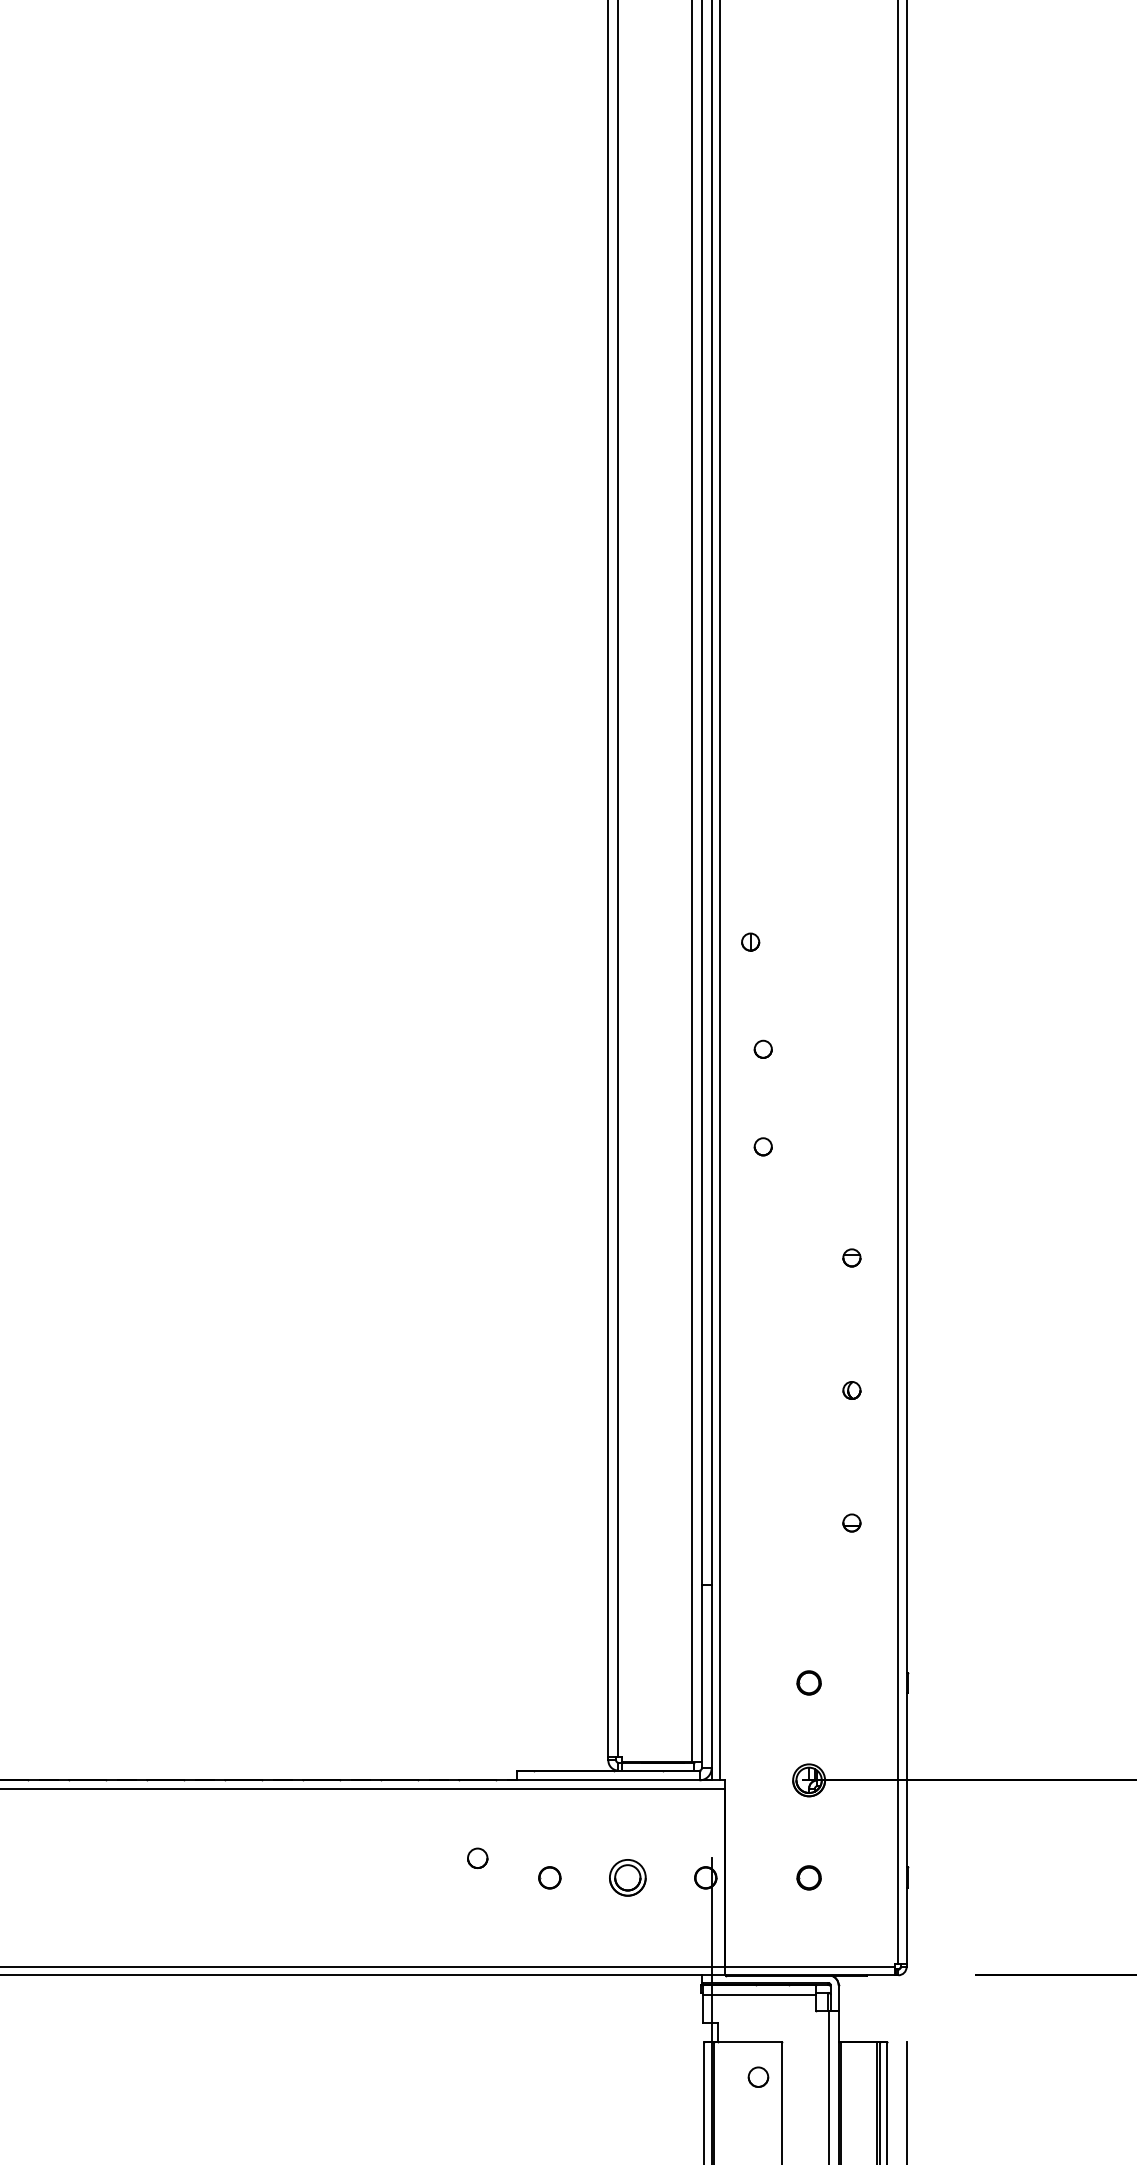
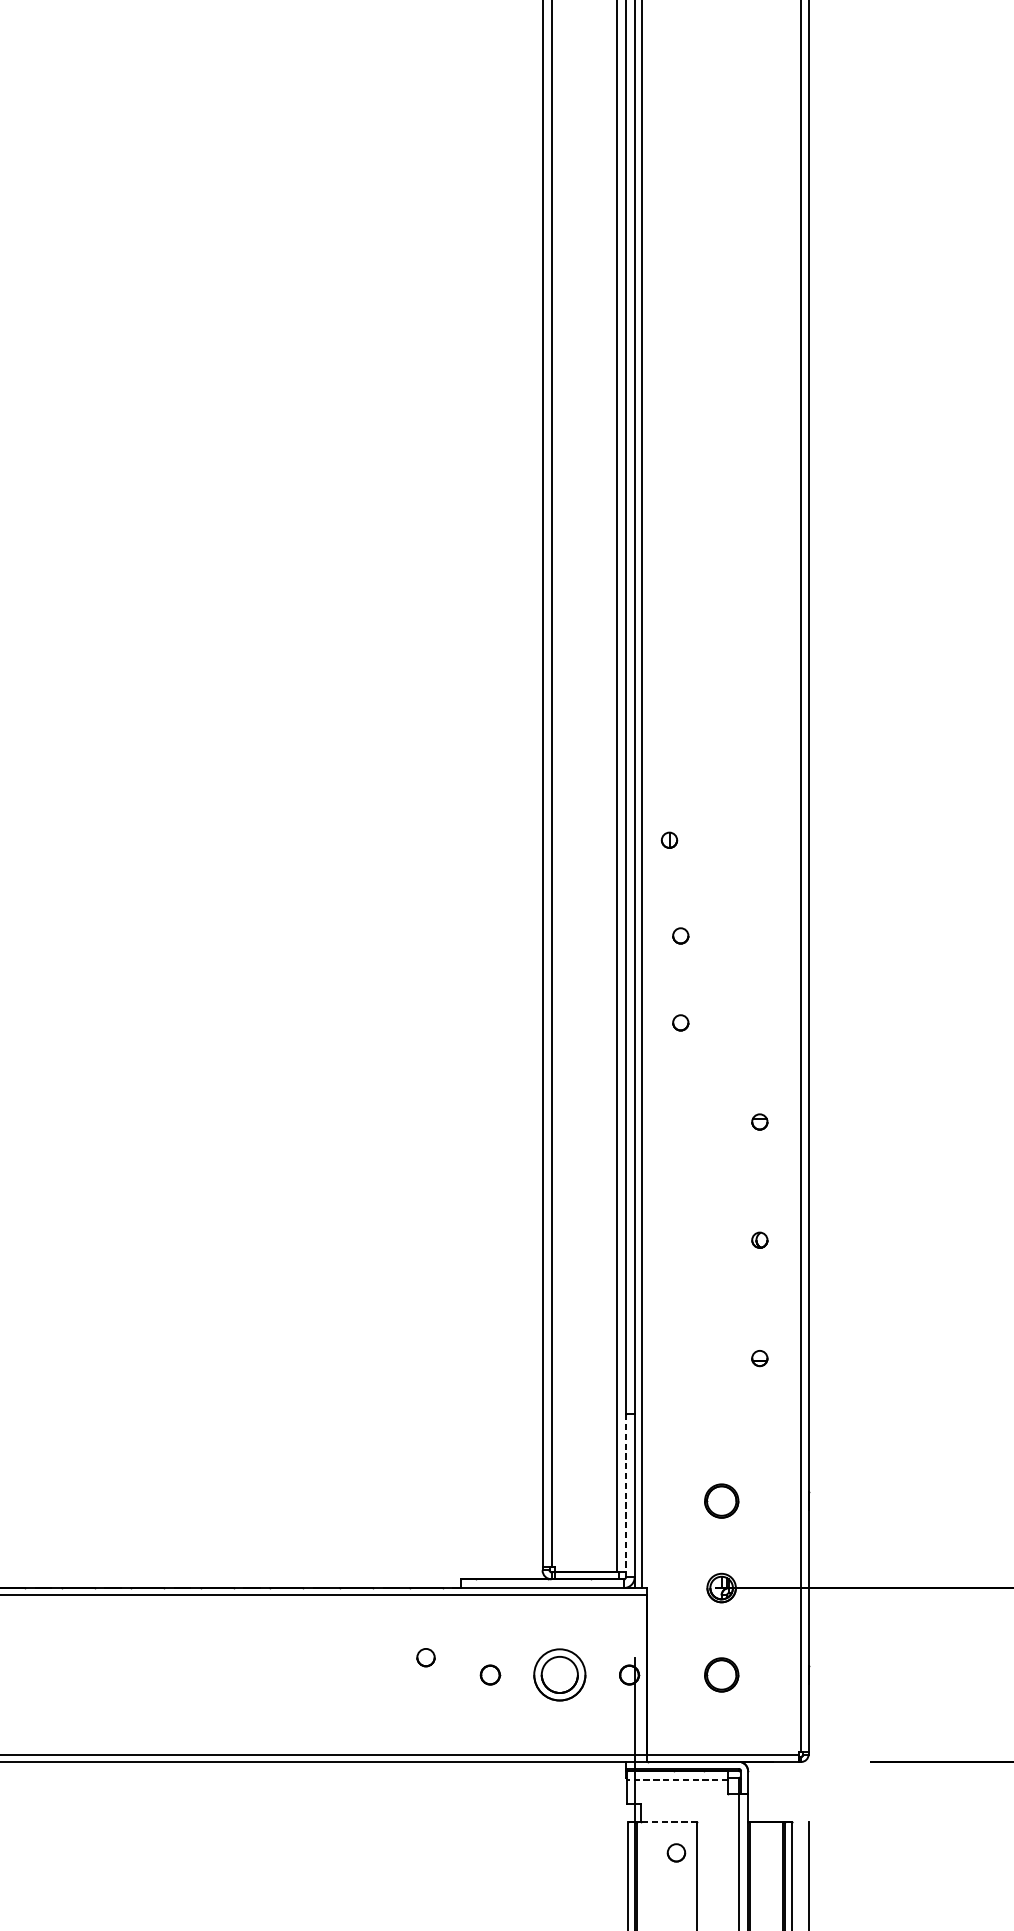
line: (701, 1677) -> (625, 1496), solid -> dashed
circle: (808, 1682) -> (721, 1500), size x1.6
part: (627, 1877) -> (559, 1674), size x1.6
part: (808, 1877) -> (721, 1674), size x1.6
line: (759, 1995) -> (677, 1779), solid -> dashed
line: (747, 2042) -> (666, 1821), solid -> dashed

